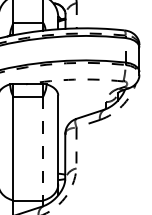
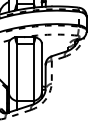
line: (43, 148) -> (33, 72), dashed -> solid

